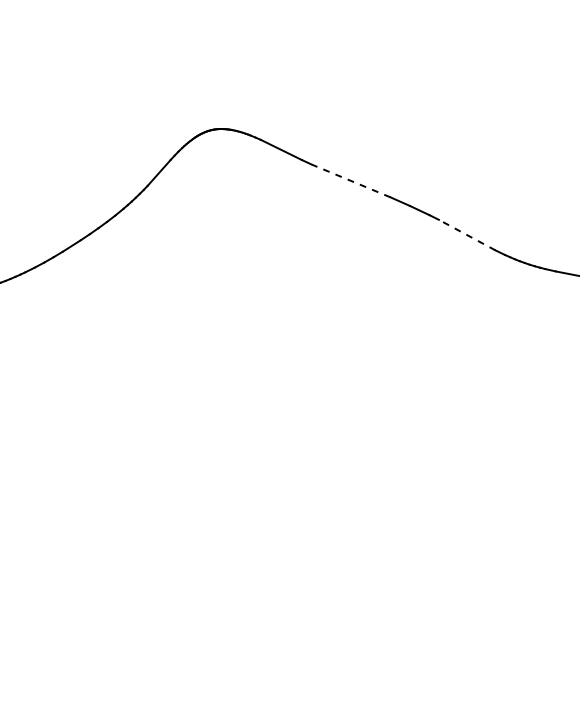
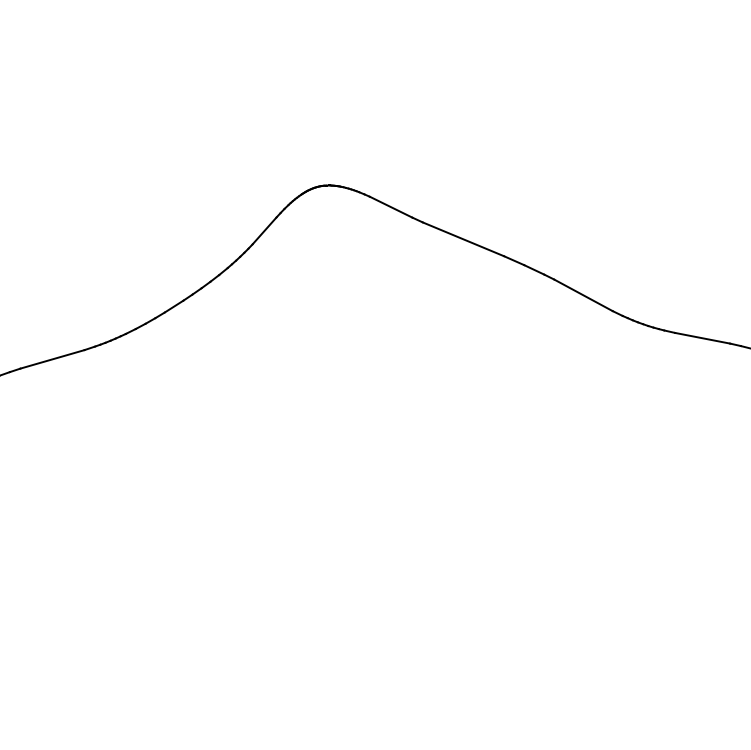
line: (351, 181) -> (463, 239), dashed -> solid
line: (467, 235) -> (583, 295), dashed -> solid

